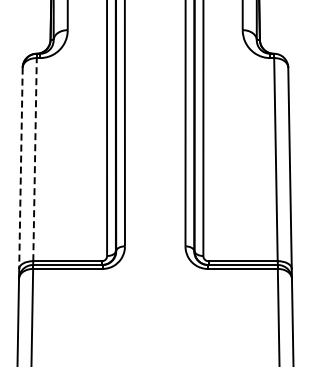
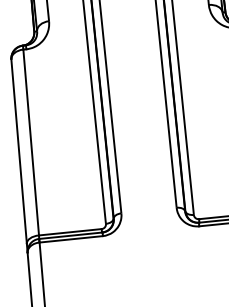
line: (35, 159) -> (31, 142), dashed -> solid
line: (20, 168) -> (18, 151), dashed -> solid

